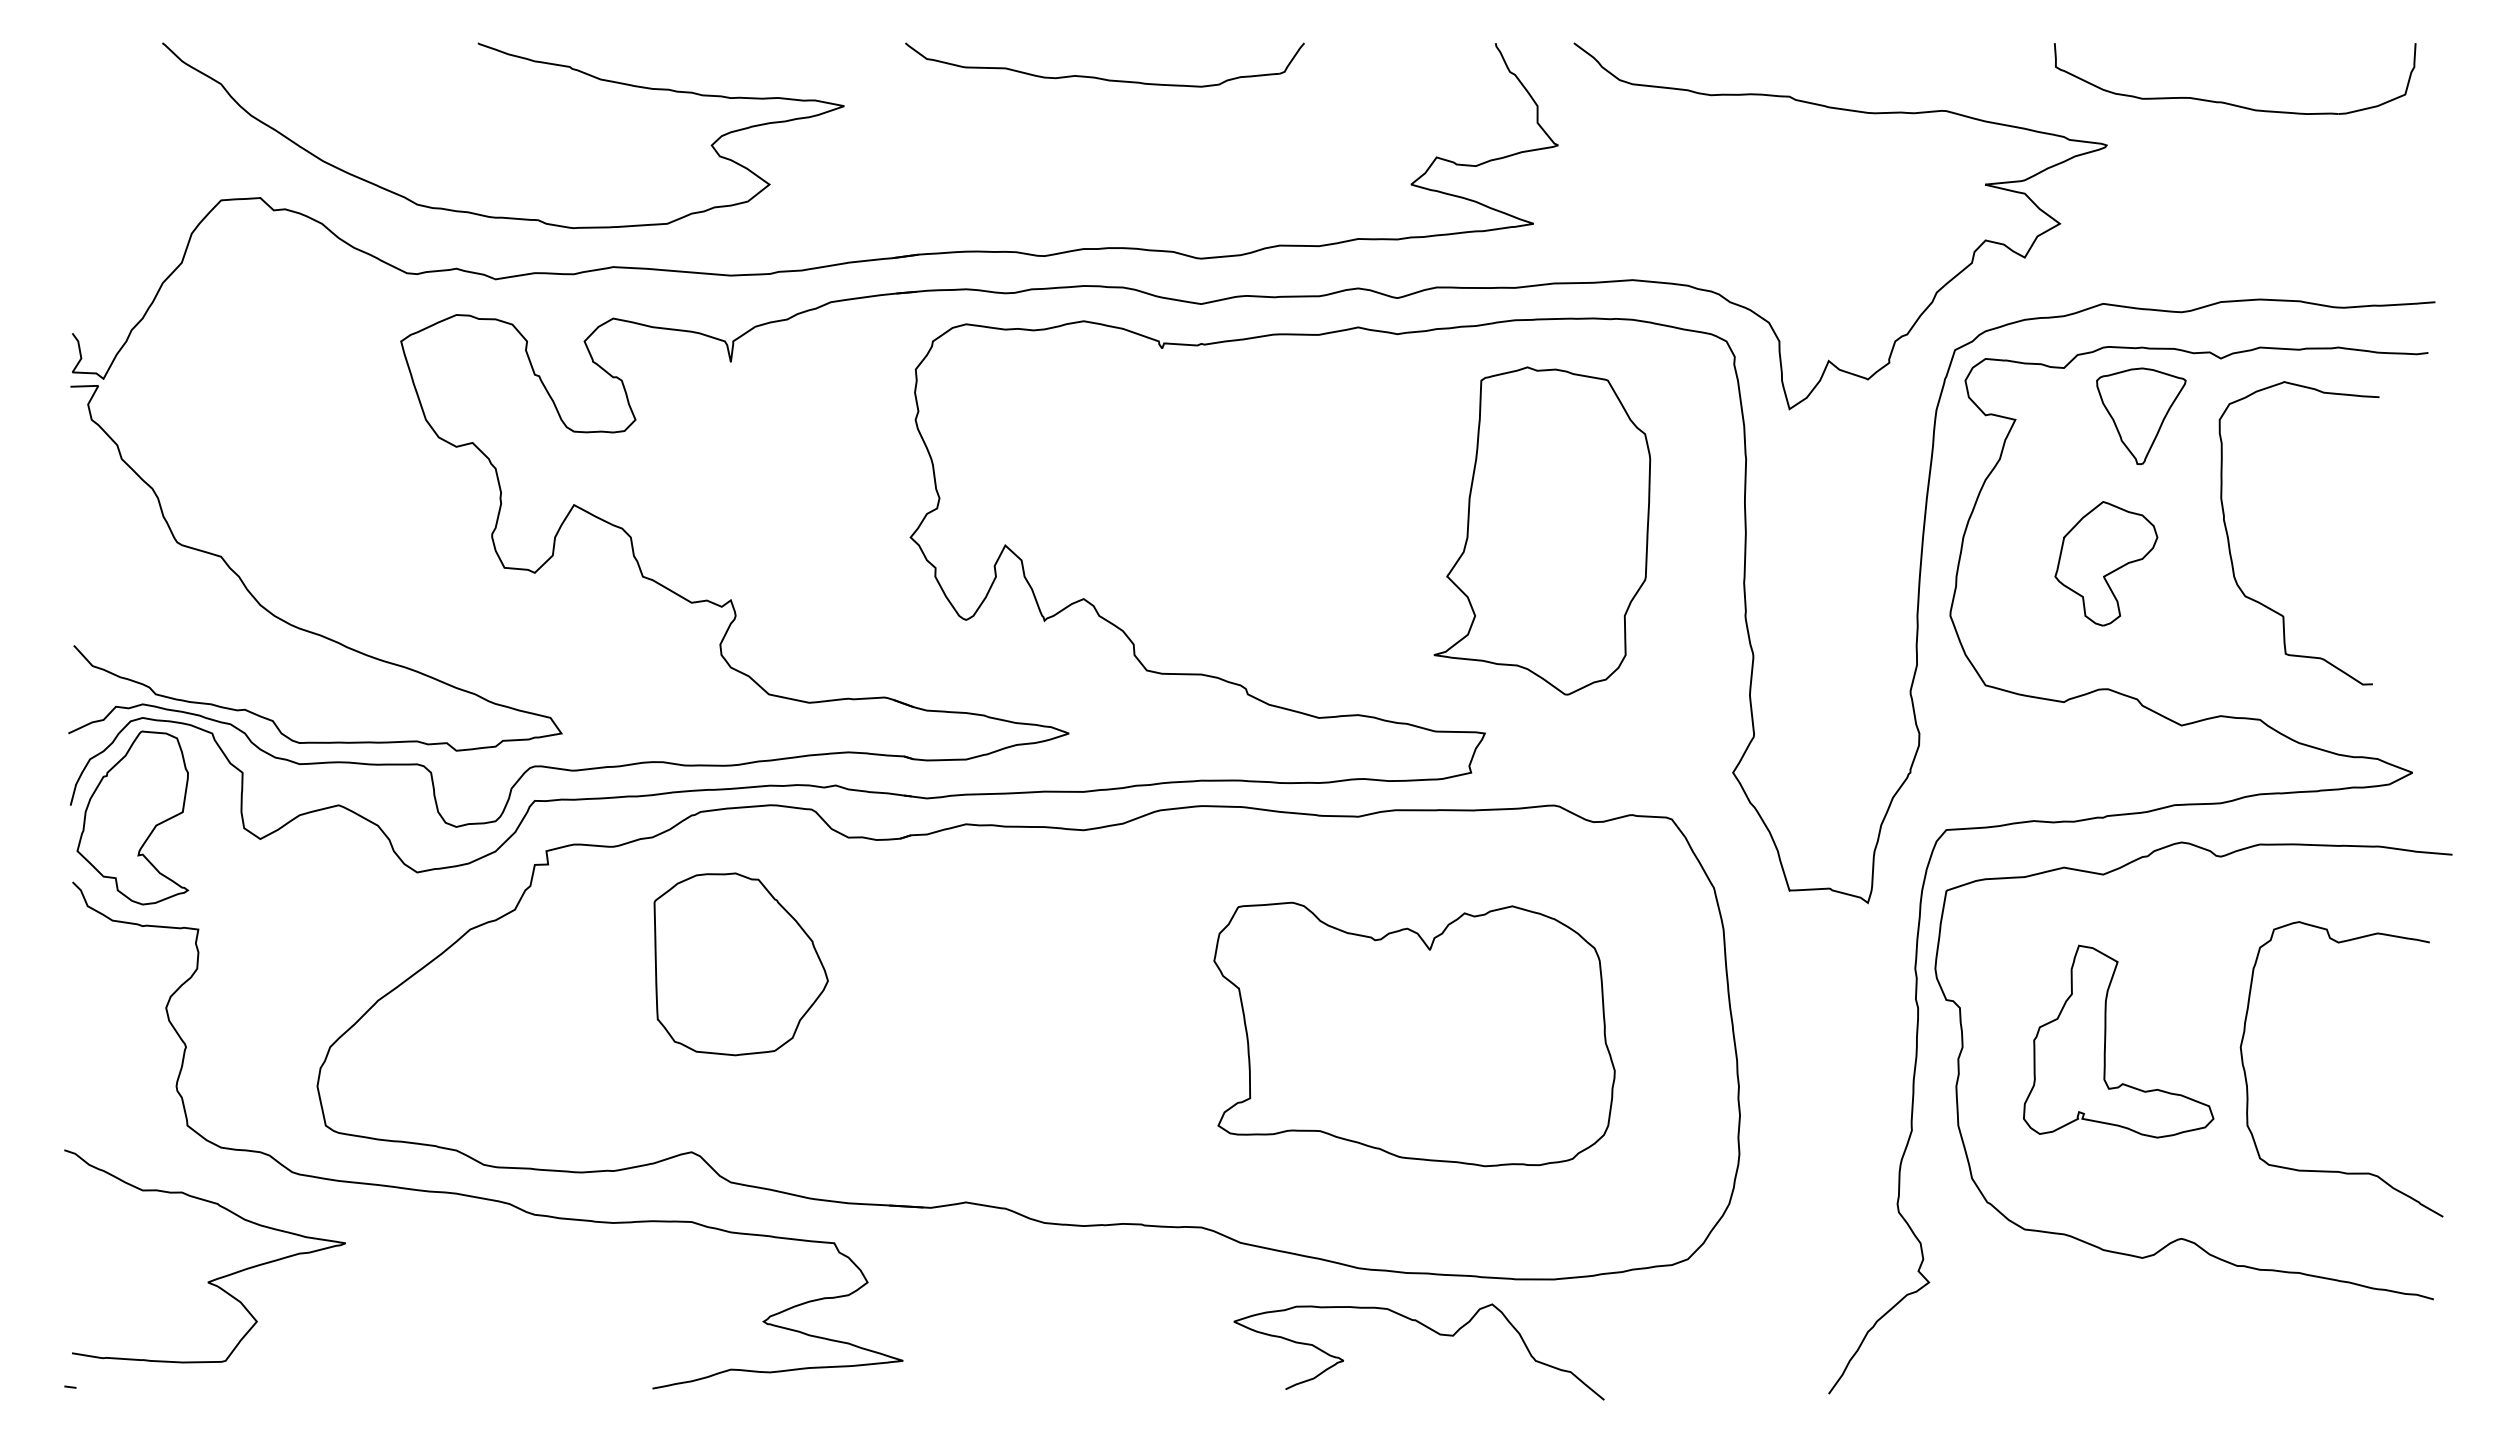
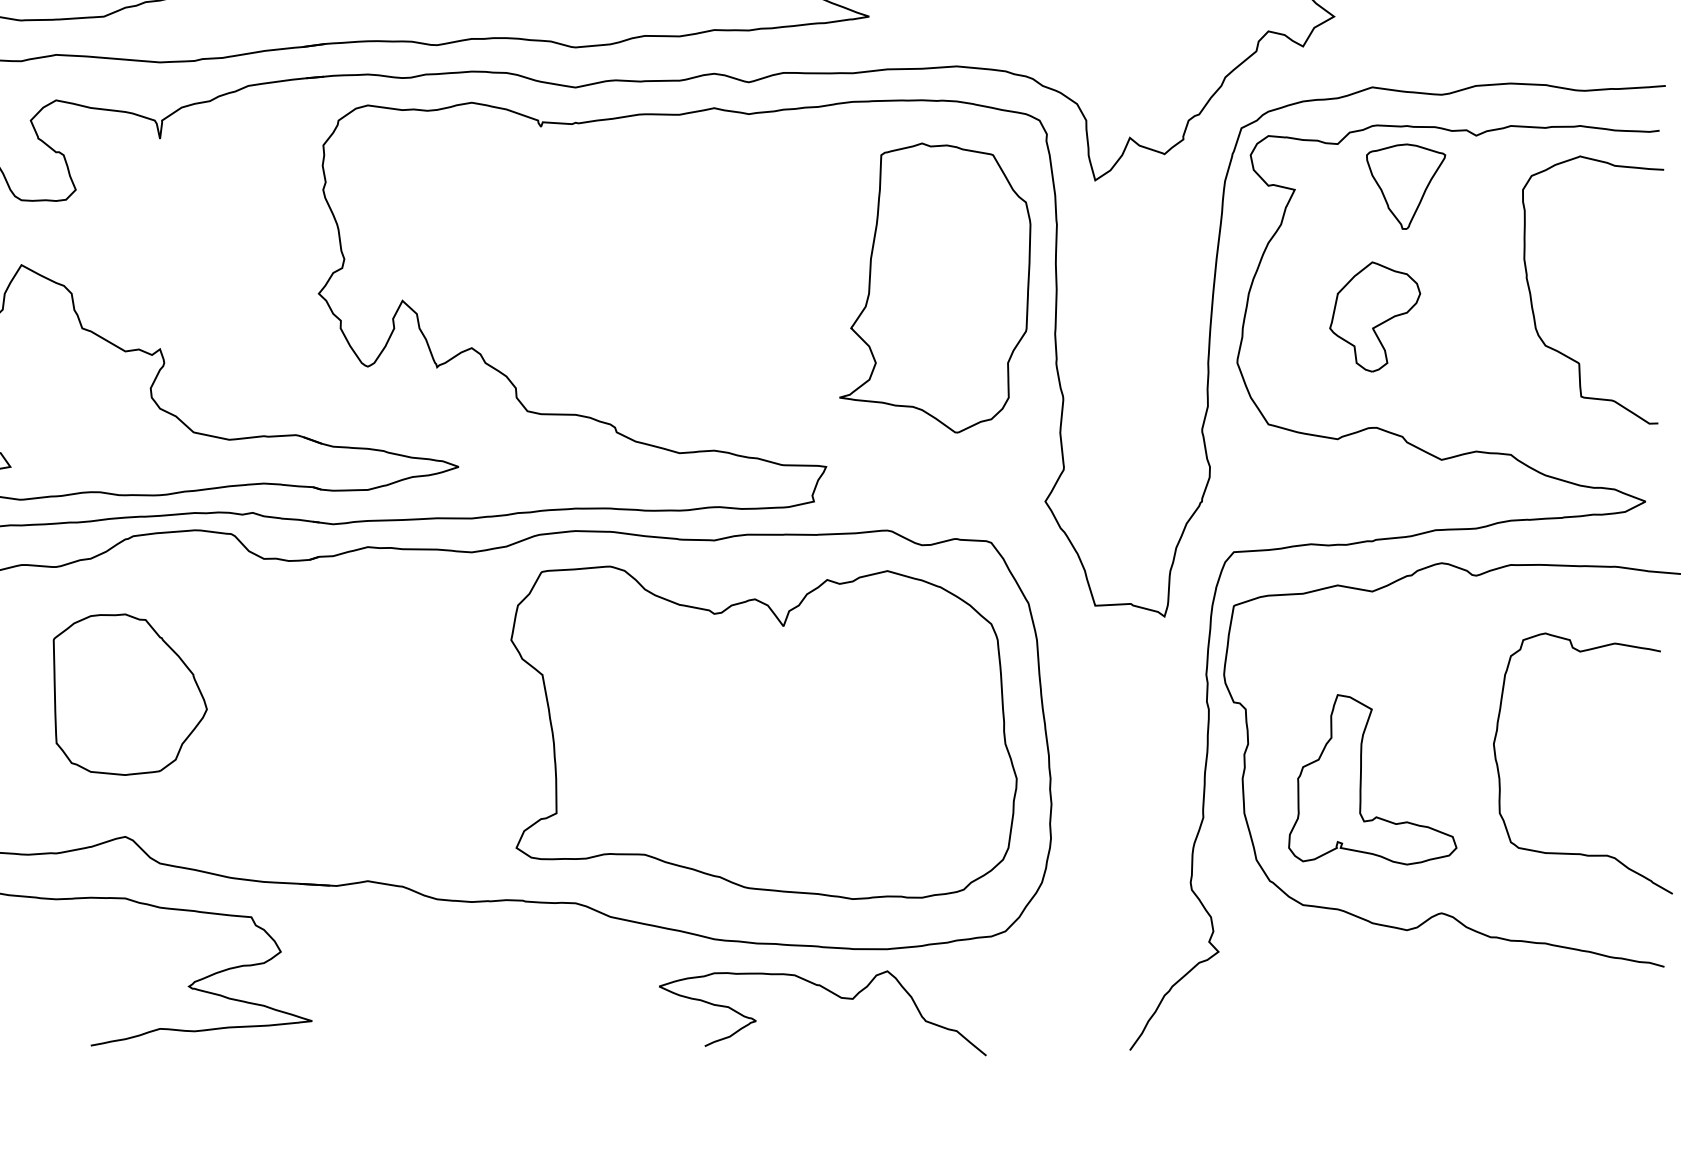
part: (1542, 530) -> (935, 287), moved
curve: (2230, 546) -> (1532, 301), moved
part: (740, 964) -> (129, 694), moved
part: (1414, 1034) -> (763, 732), size x1.43
part: (2106, 1039) -> (1362, 777), moved
curve: (1432, 1331) -> (834, 995), moved

